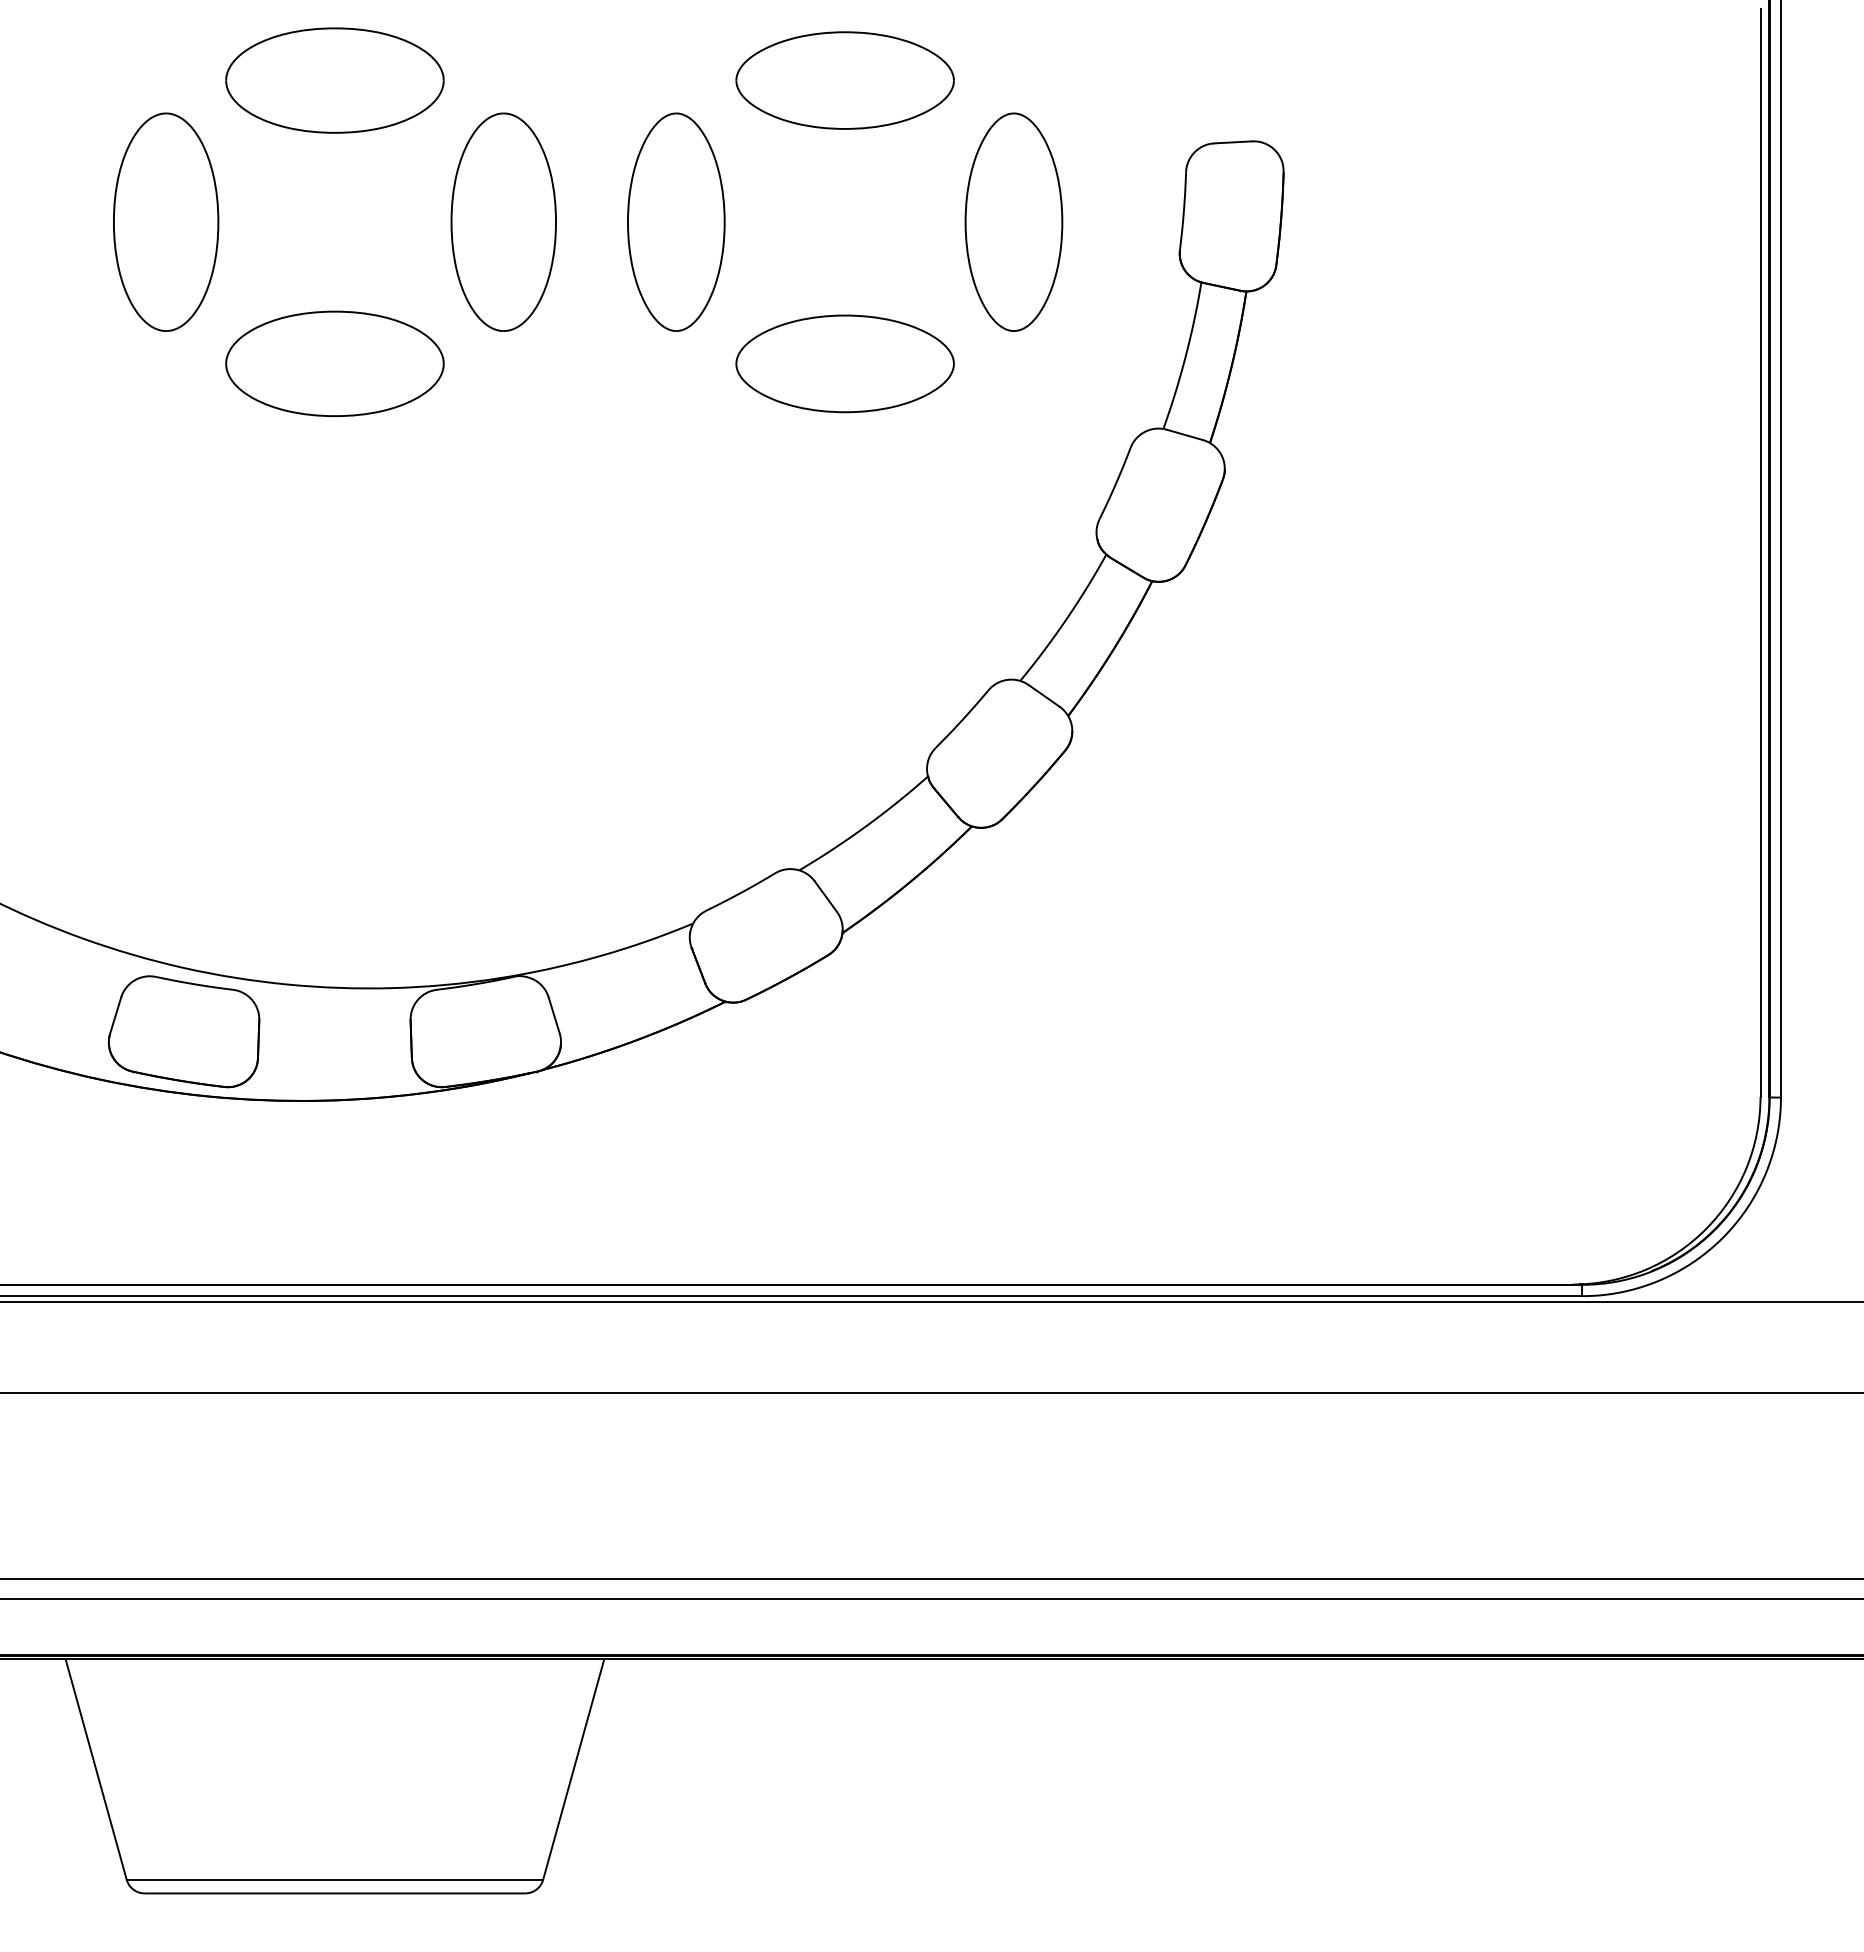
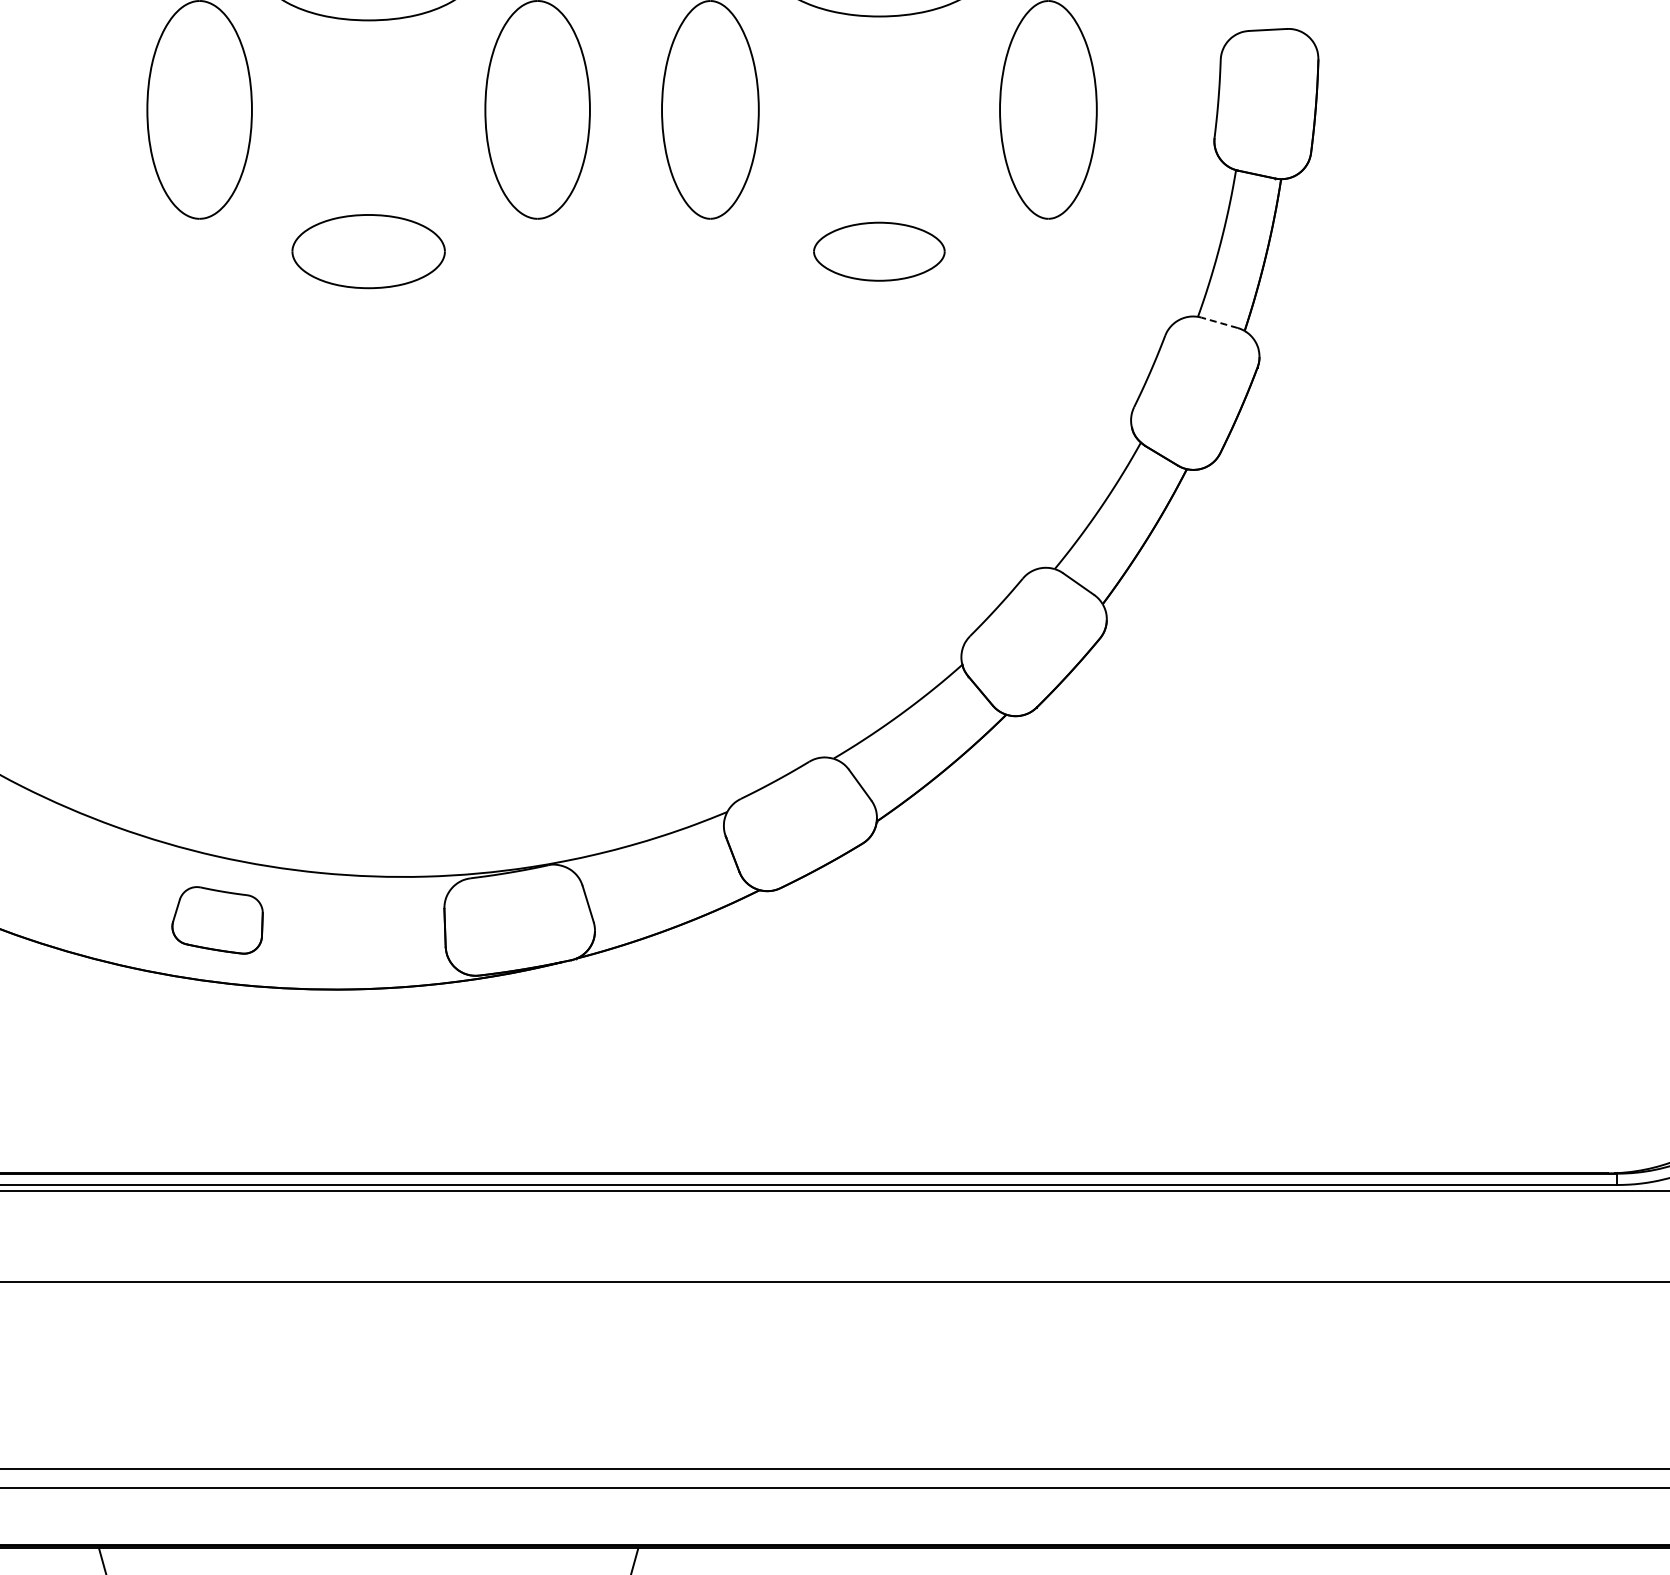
part: (334, 363) -> (368, 251), size x0.7
part: (844, 363) -> (878, 251), size x0.6
line: (1185, 434) -> (1220, 322), solid -> dashed
part: (183, 1031) -> (217, 920), size x0.6

